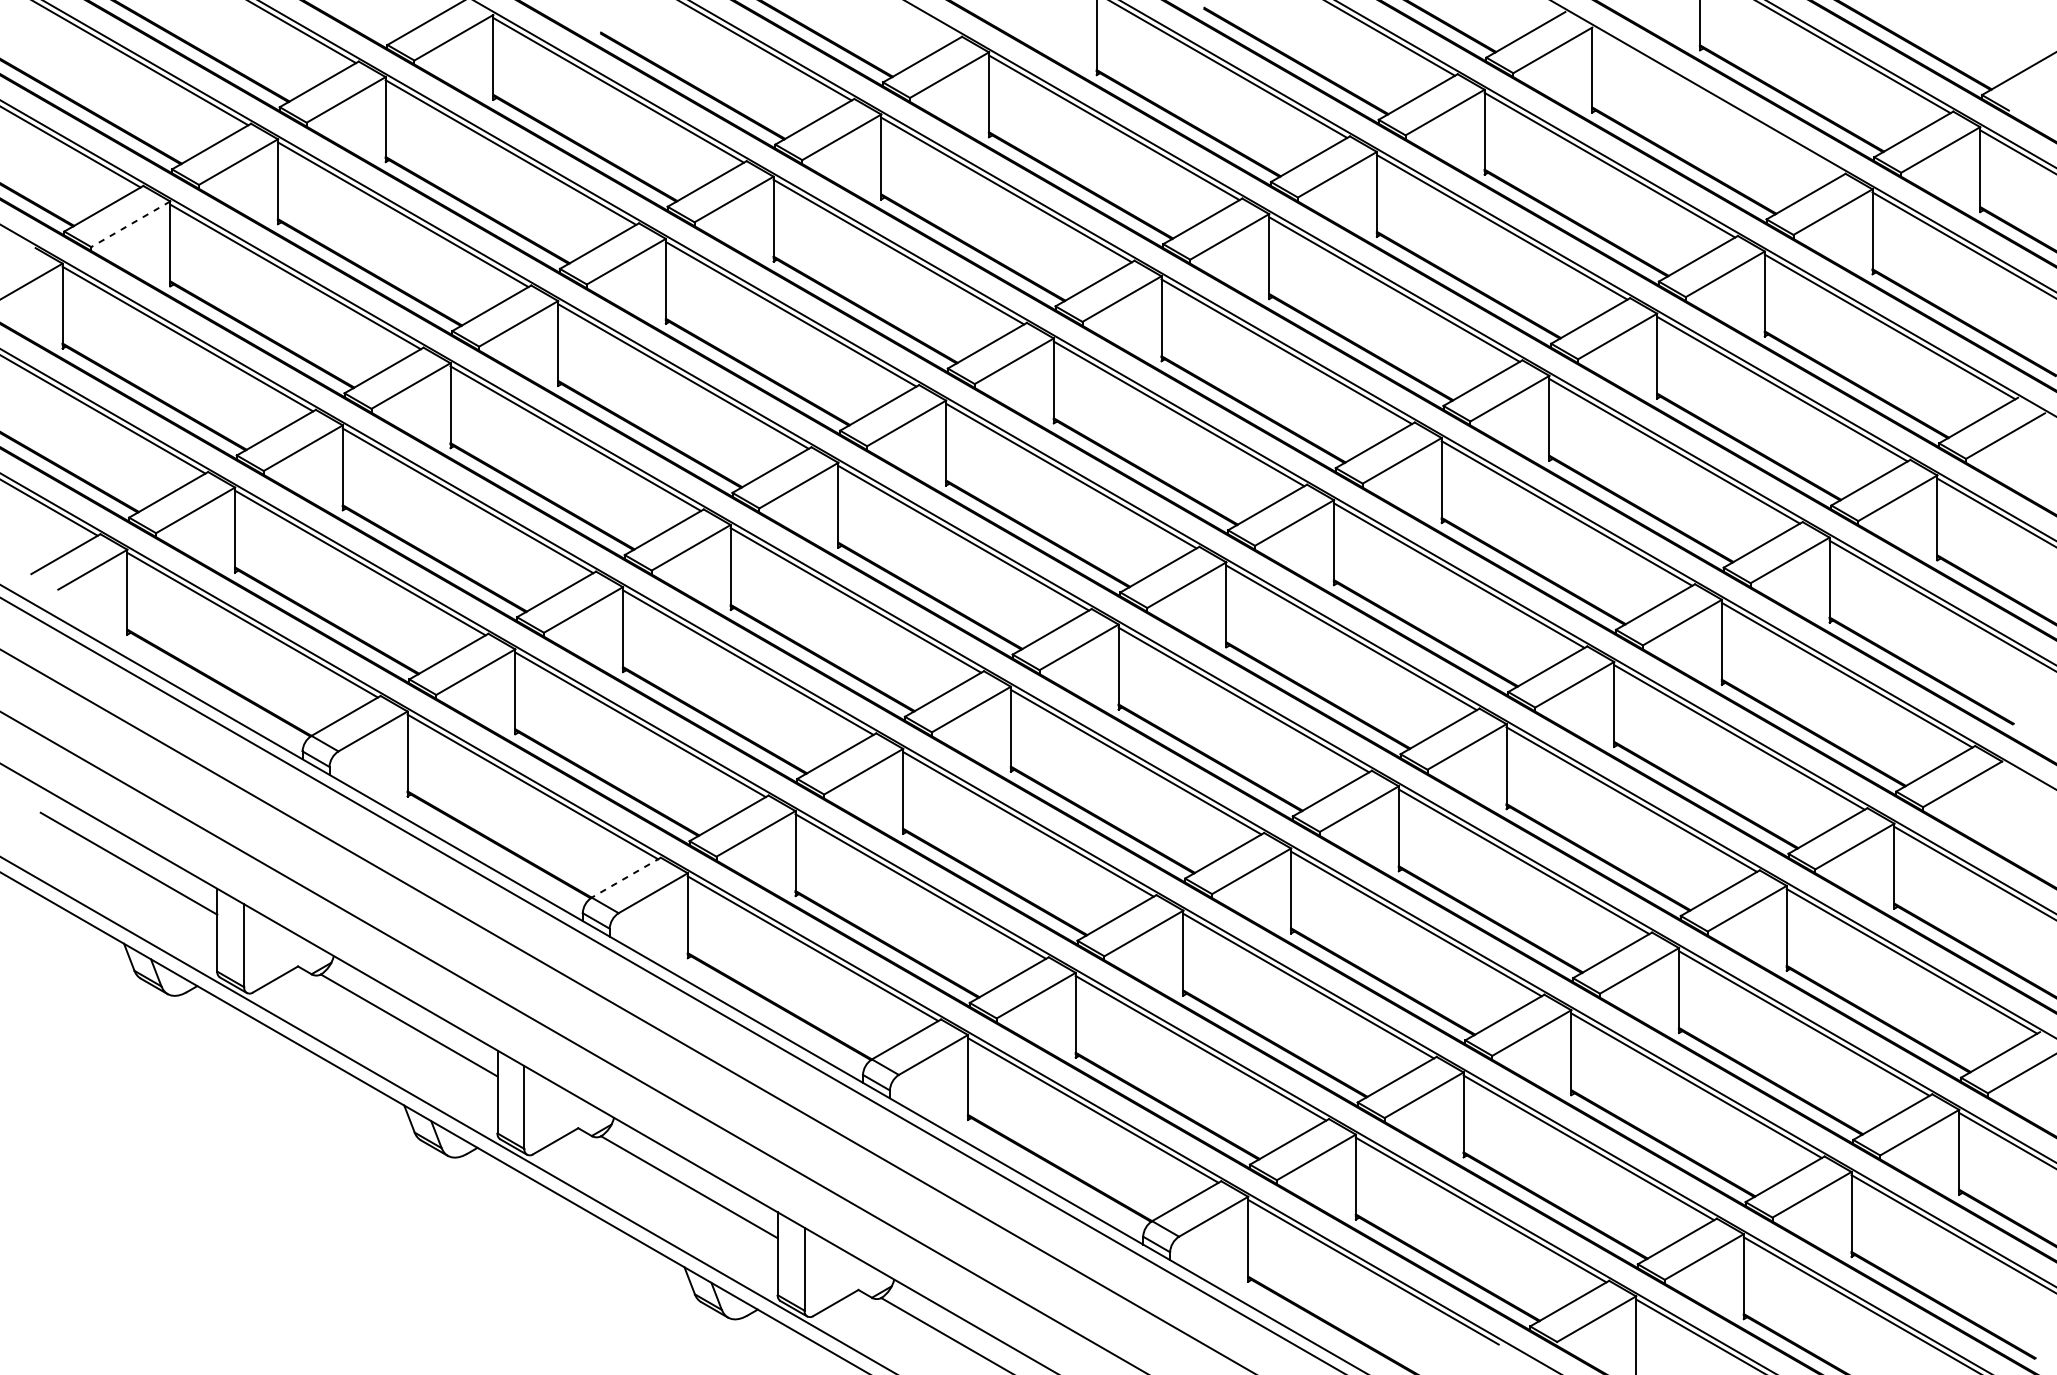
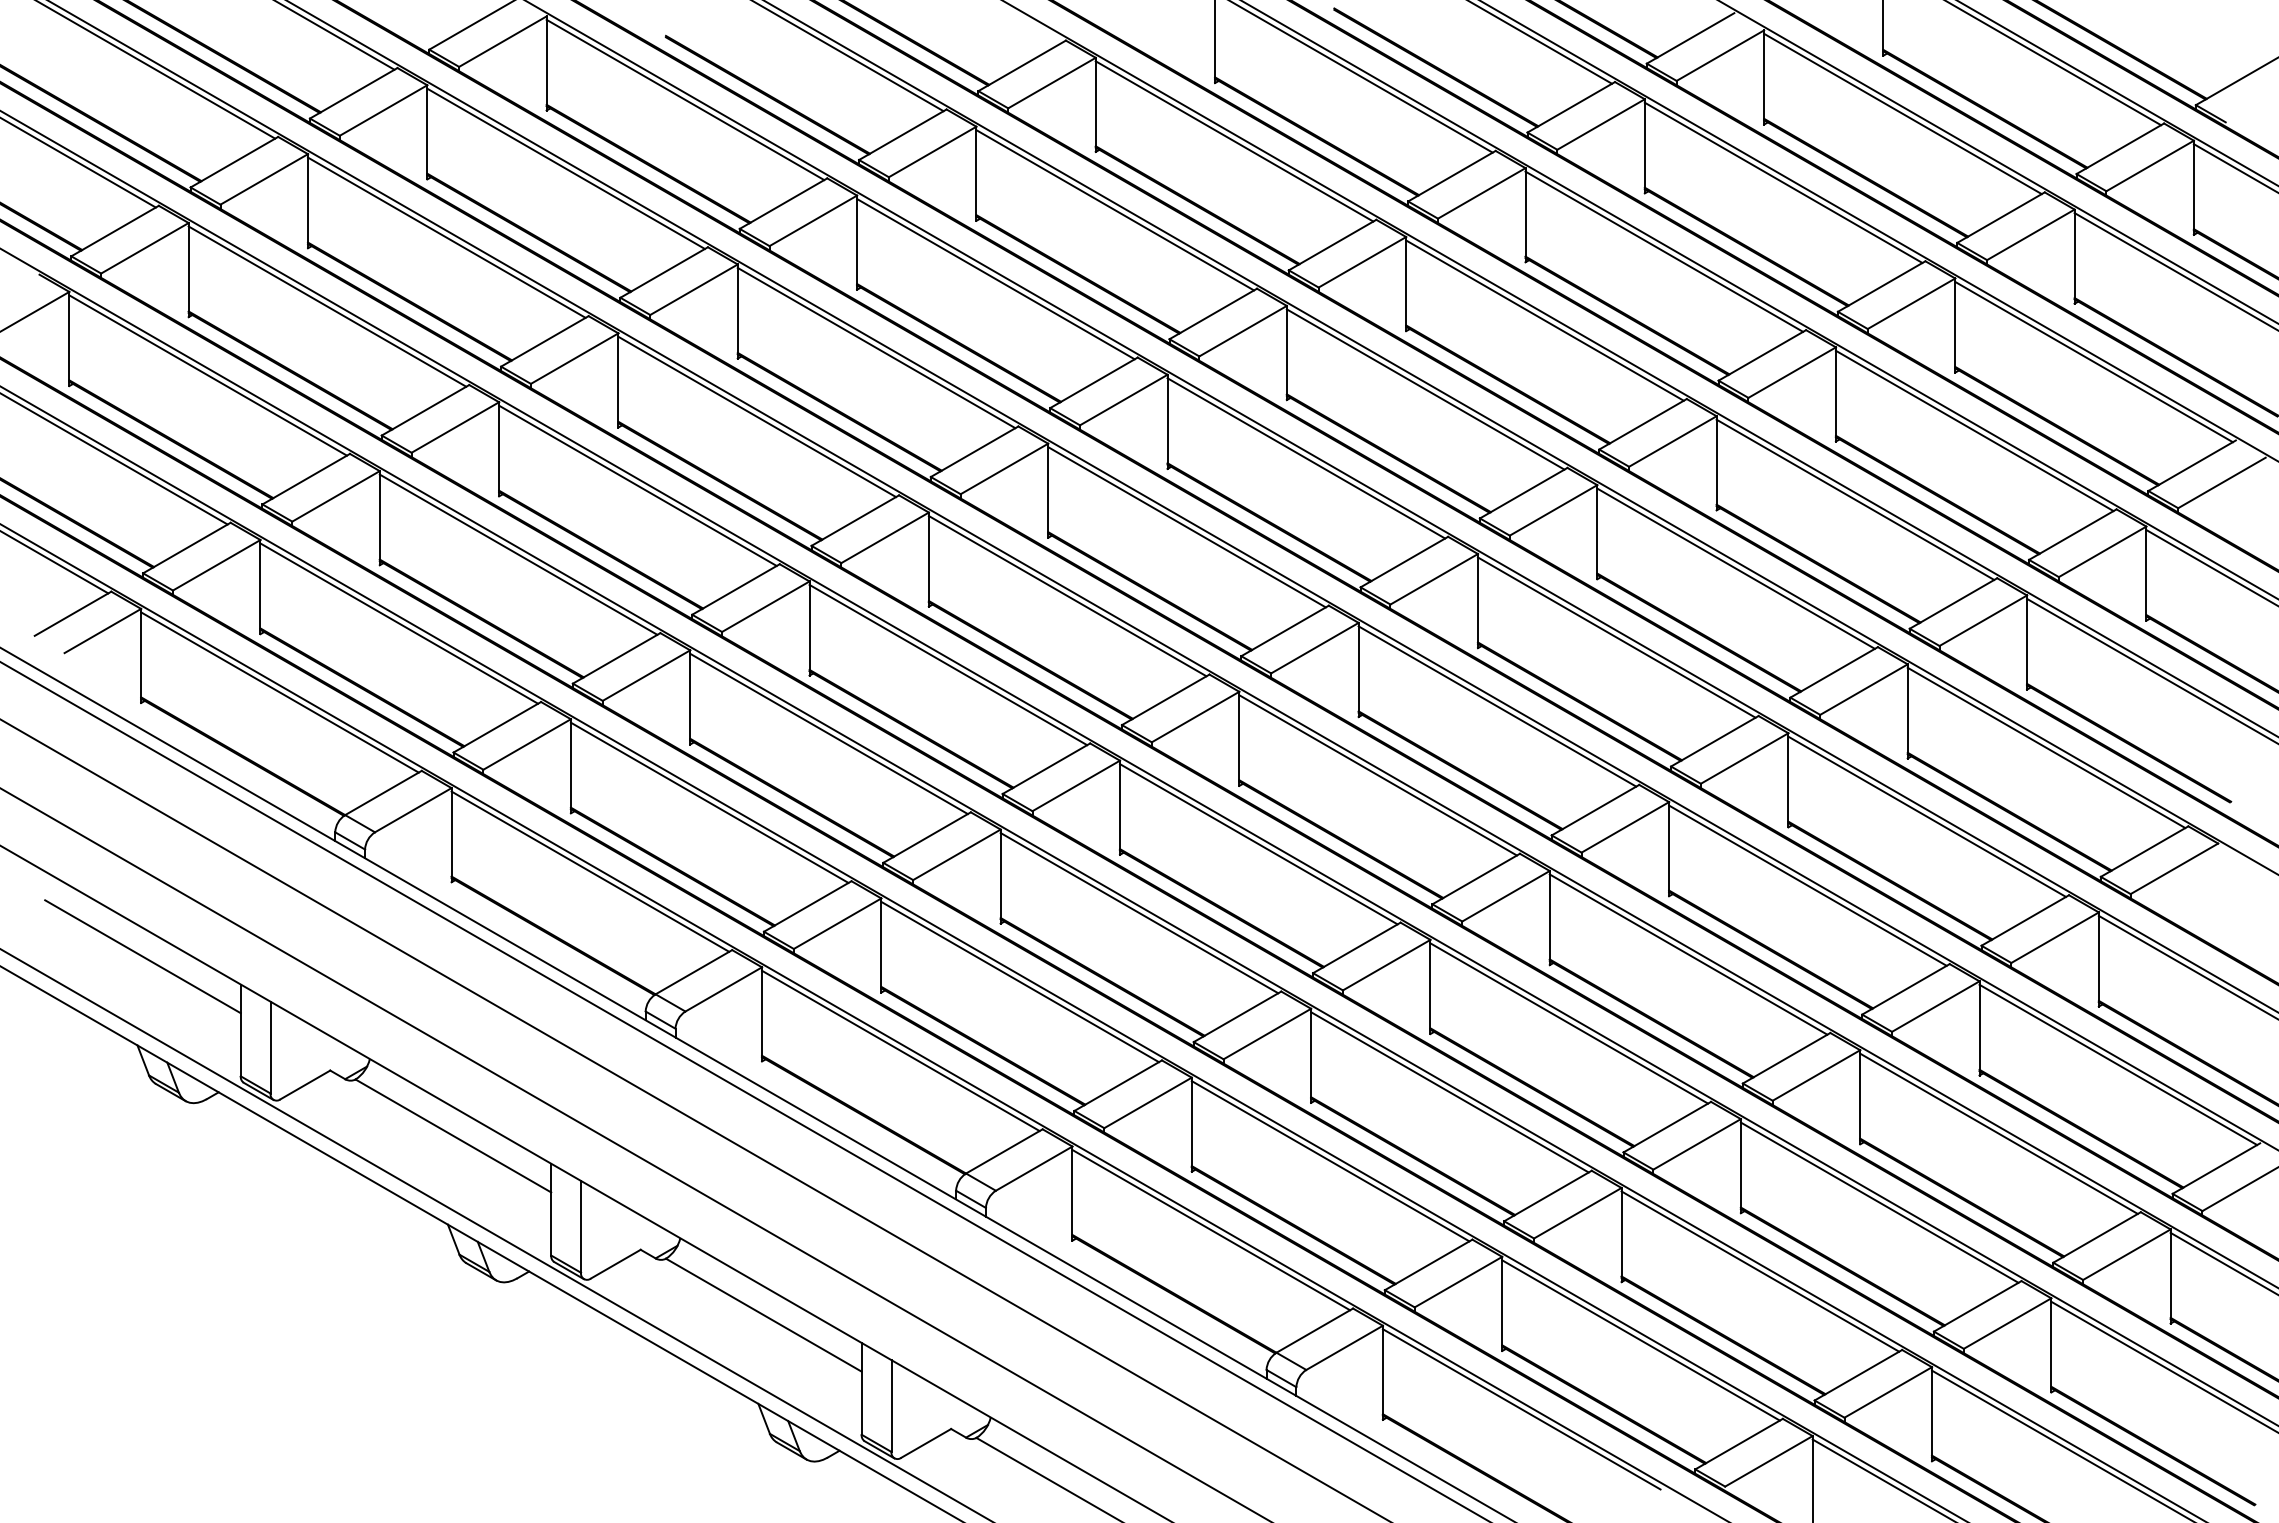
line: (1717, 102) -> (1902, 113), added
line: (130, 224) -> (144, 248), dashed -> solid
line: (625, 877) -> (693, 972), dashed -> solid

